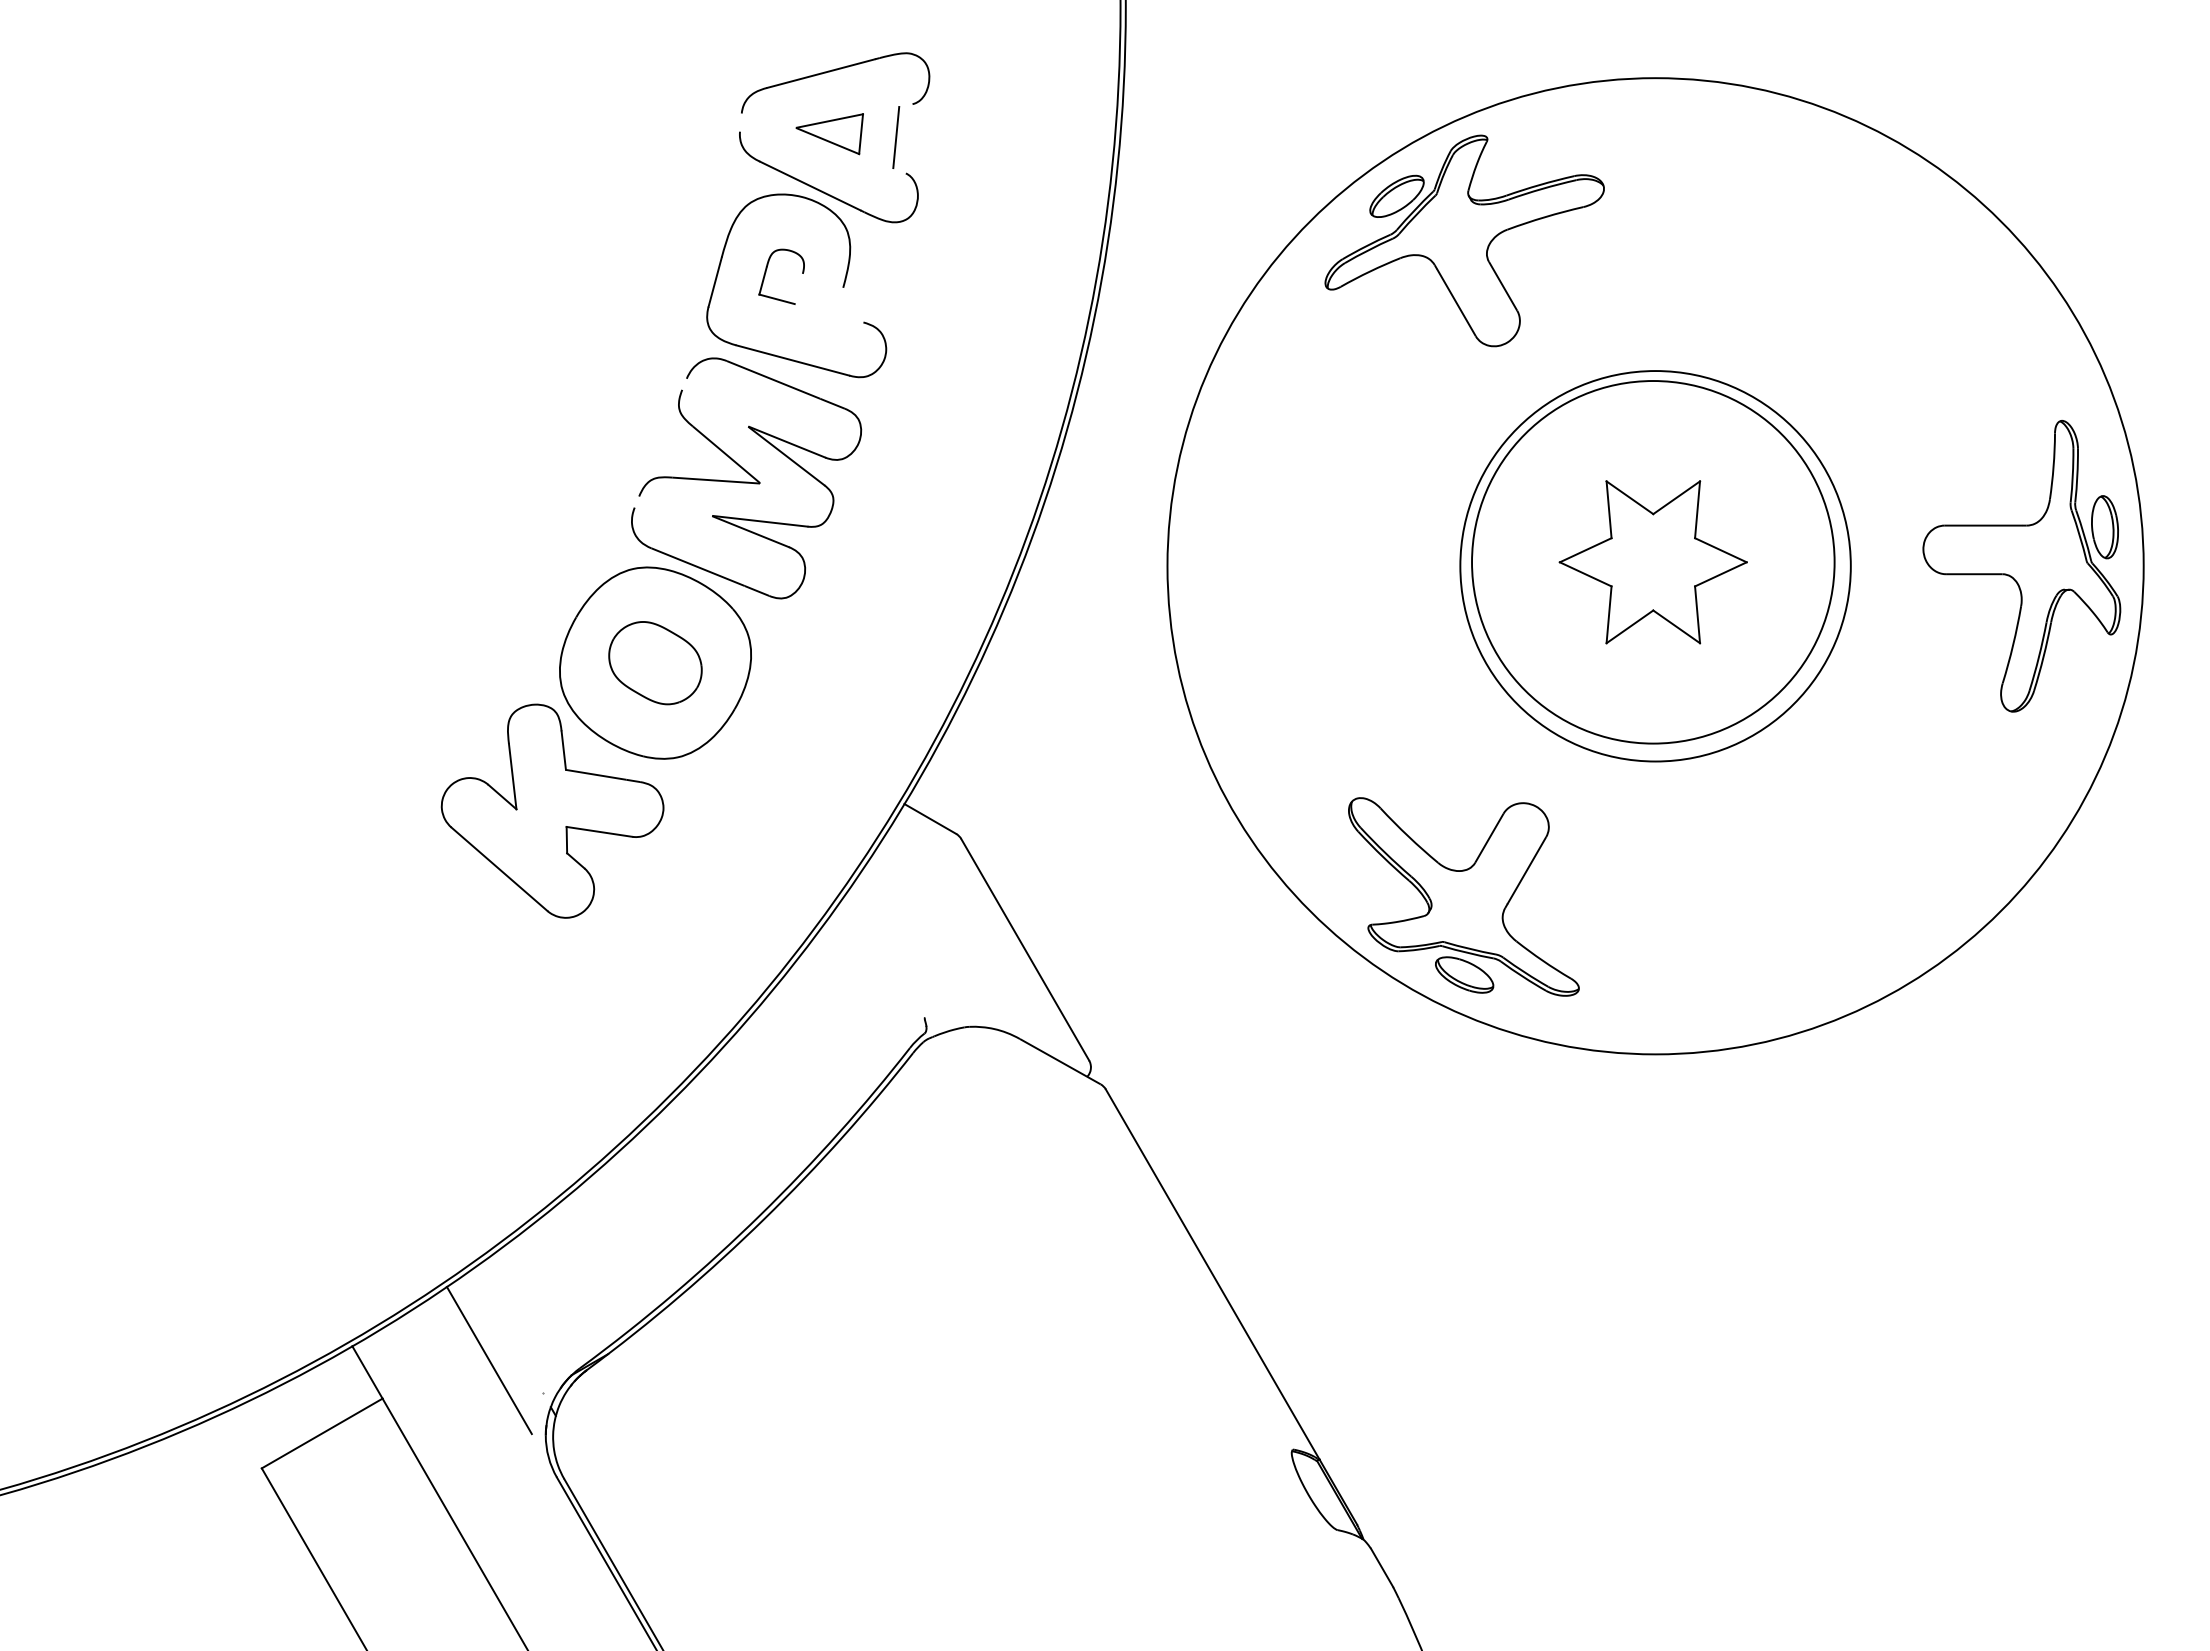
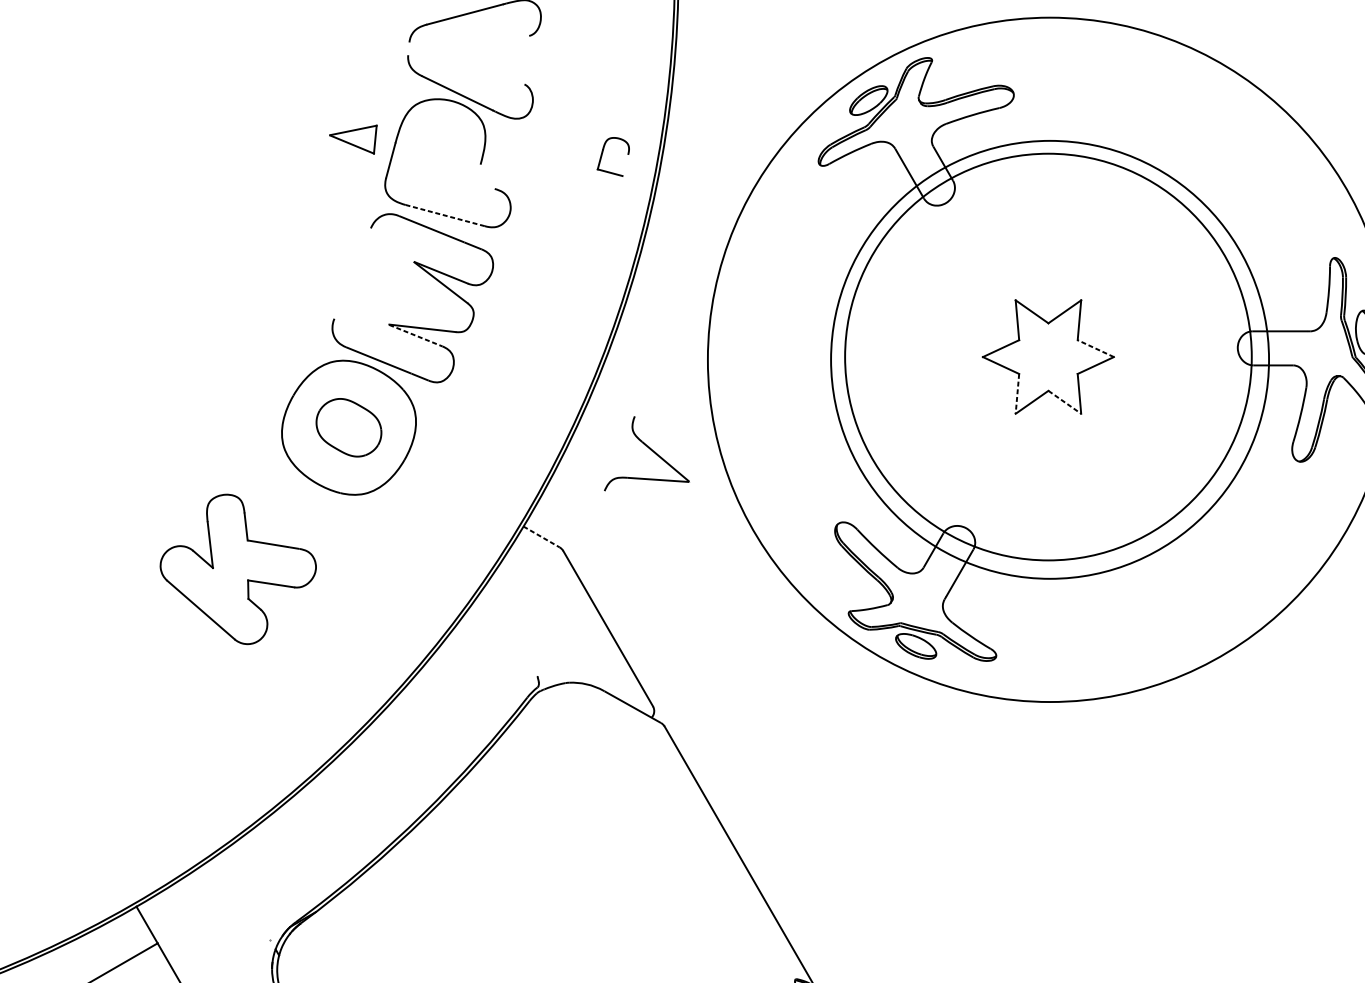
part: (829, 134) -> (353, 139), moved
line: (896, 137) -> (517, 59), removed
part: (766, 272) -> (602, 153), moved
line: (792, 360) -> (445, 215), solid -> dashed
part: (704, 437) -> (650, 449), moved
line: (751, 531) -> (416, 335), solid -> dashed
line: (1720, 550) -> (1095, 348), solid -> dashed
circle: (1653, 562) -> (1048, 357), size x1.6
circle: (1655, 566) -> (1049, 360), size x1.6
line: (1609, 614) -> (1017, 393), solid -> dashed
line: (1676, 626) -> (1064, 402), solid -> dashed
part: (552, 810) -> (238, 568), moved
line: (930, 818) -> (541, 536), solid -> dashed
line: (488, 1360) -> (231, 916), removed

